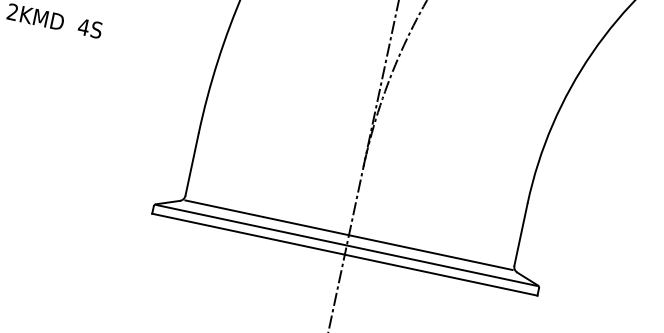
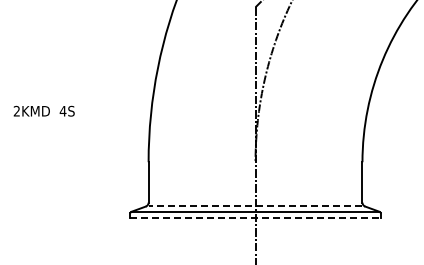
line: (348, 235) -> (255, 205), solid -> dashed
line: (346, 255) -> (256, 218), solid -> dashed

